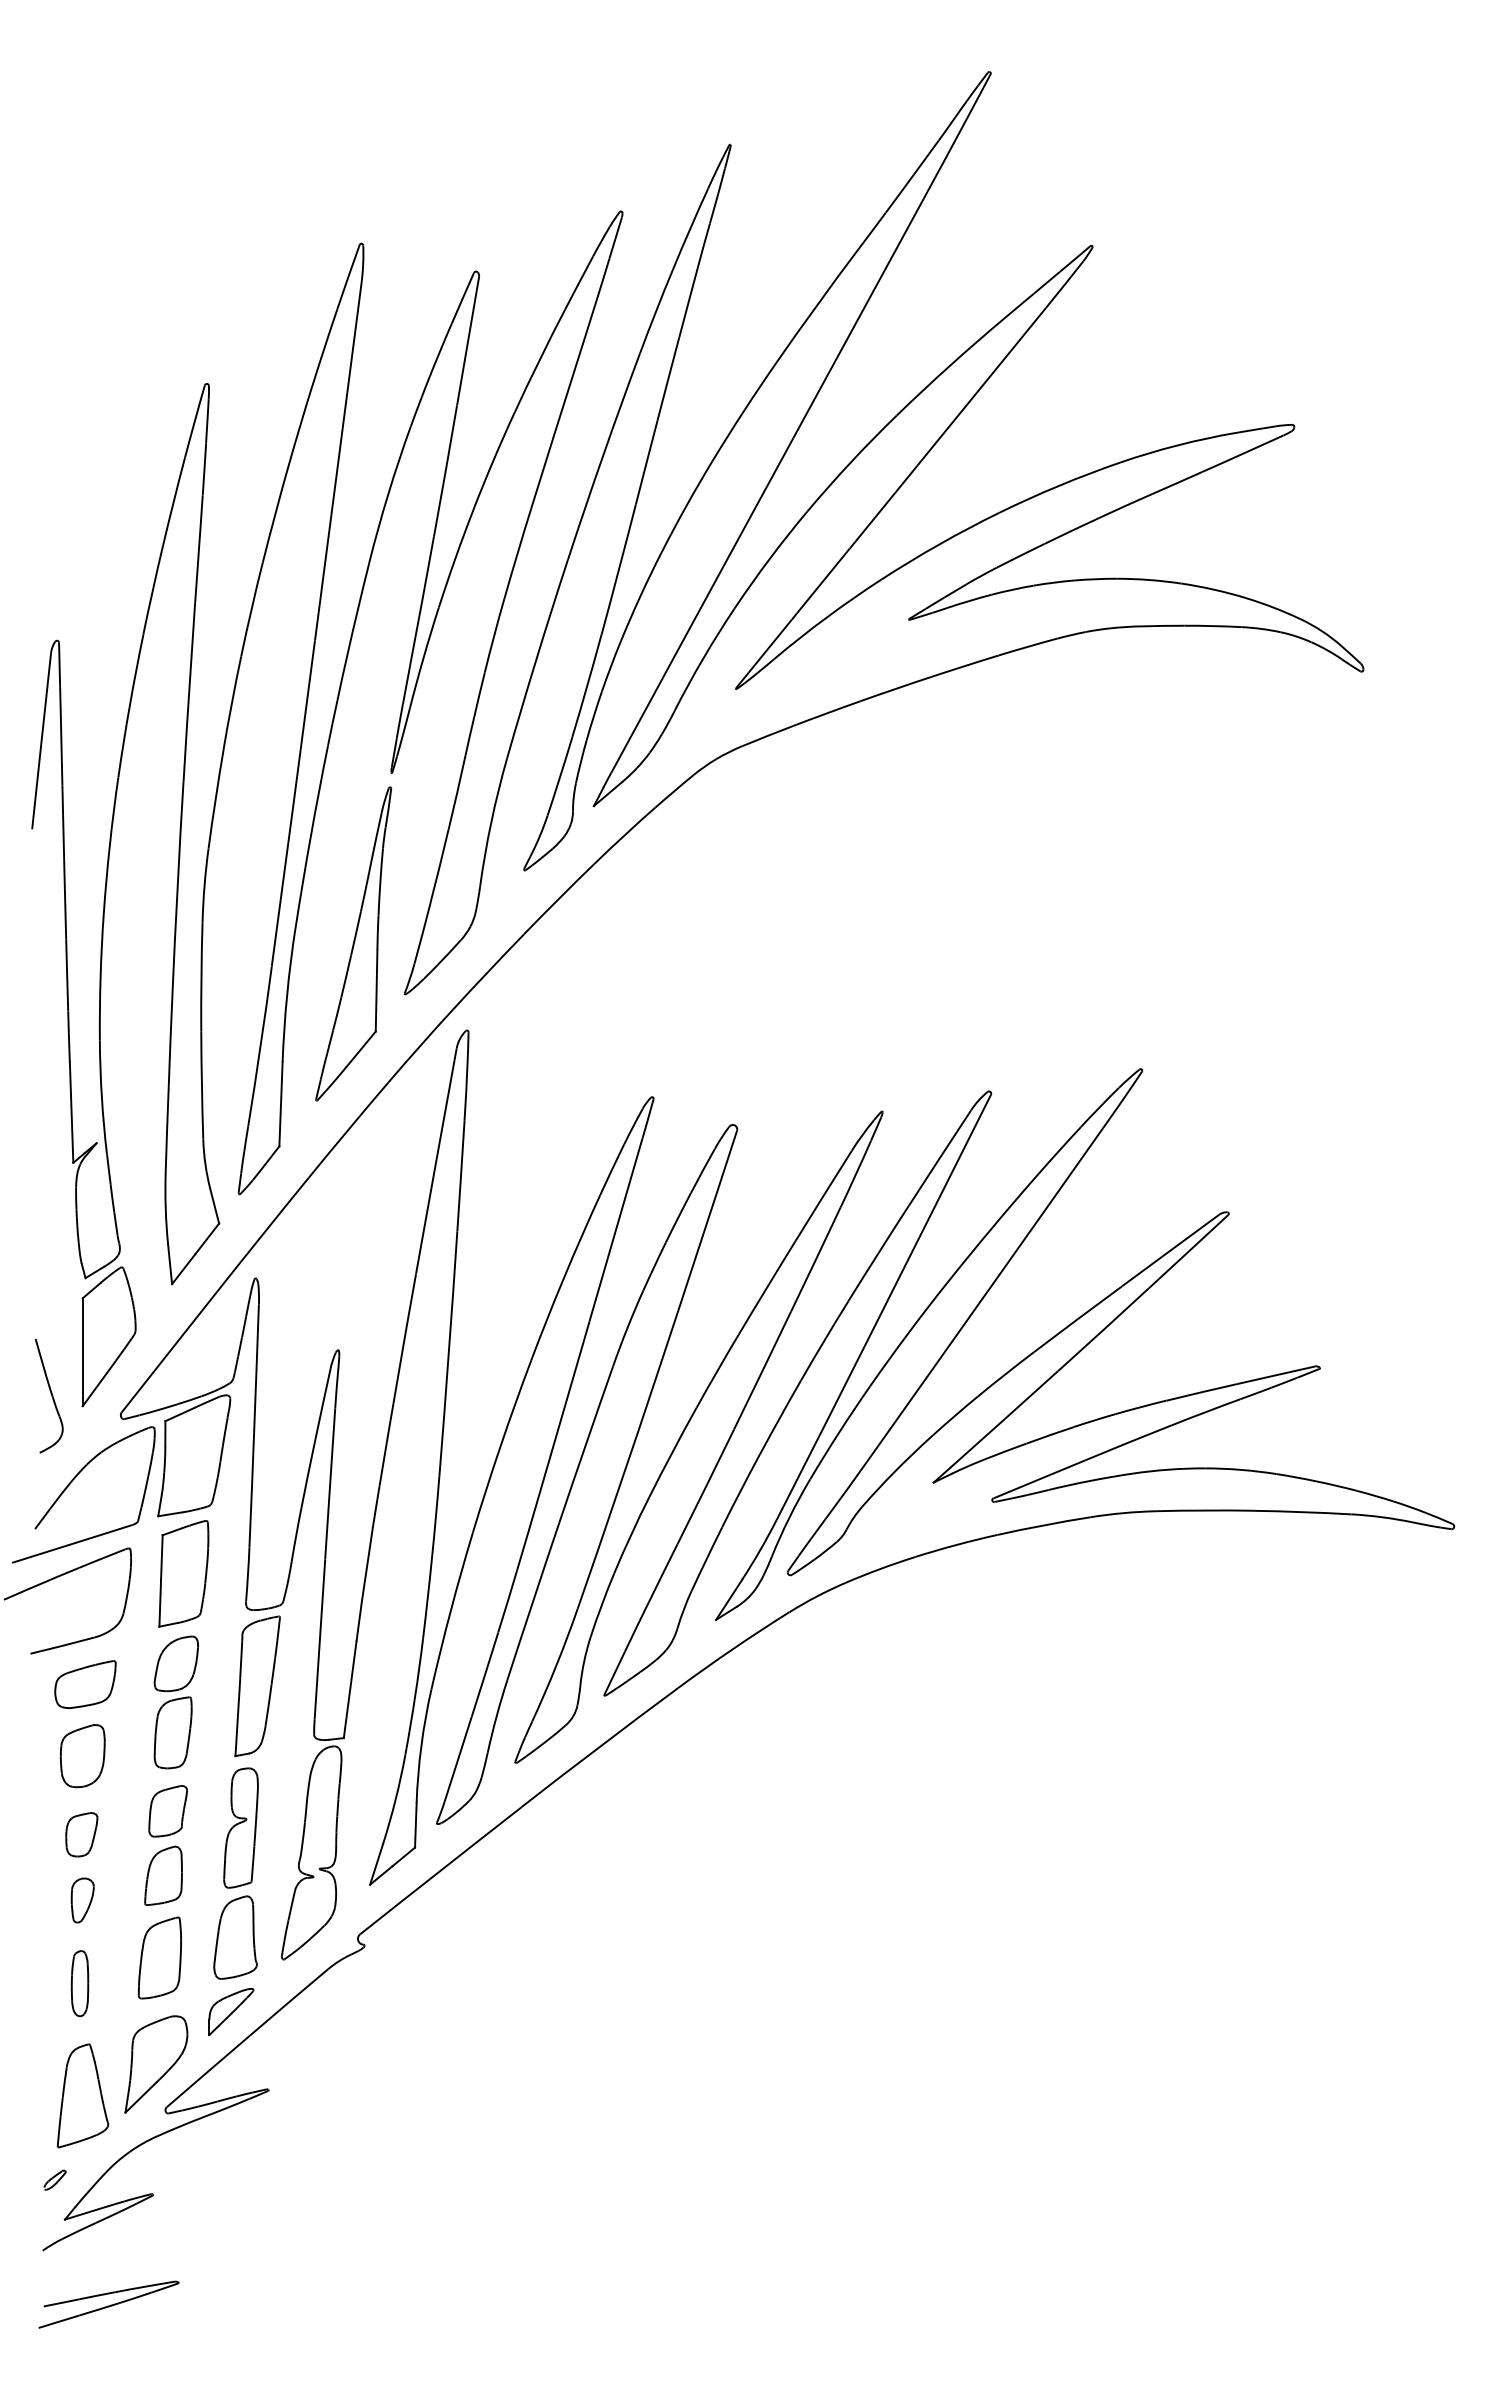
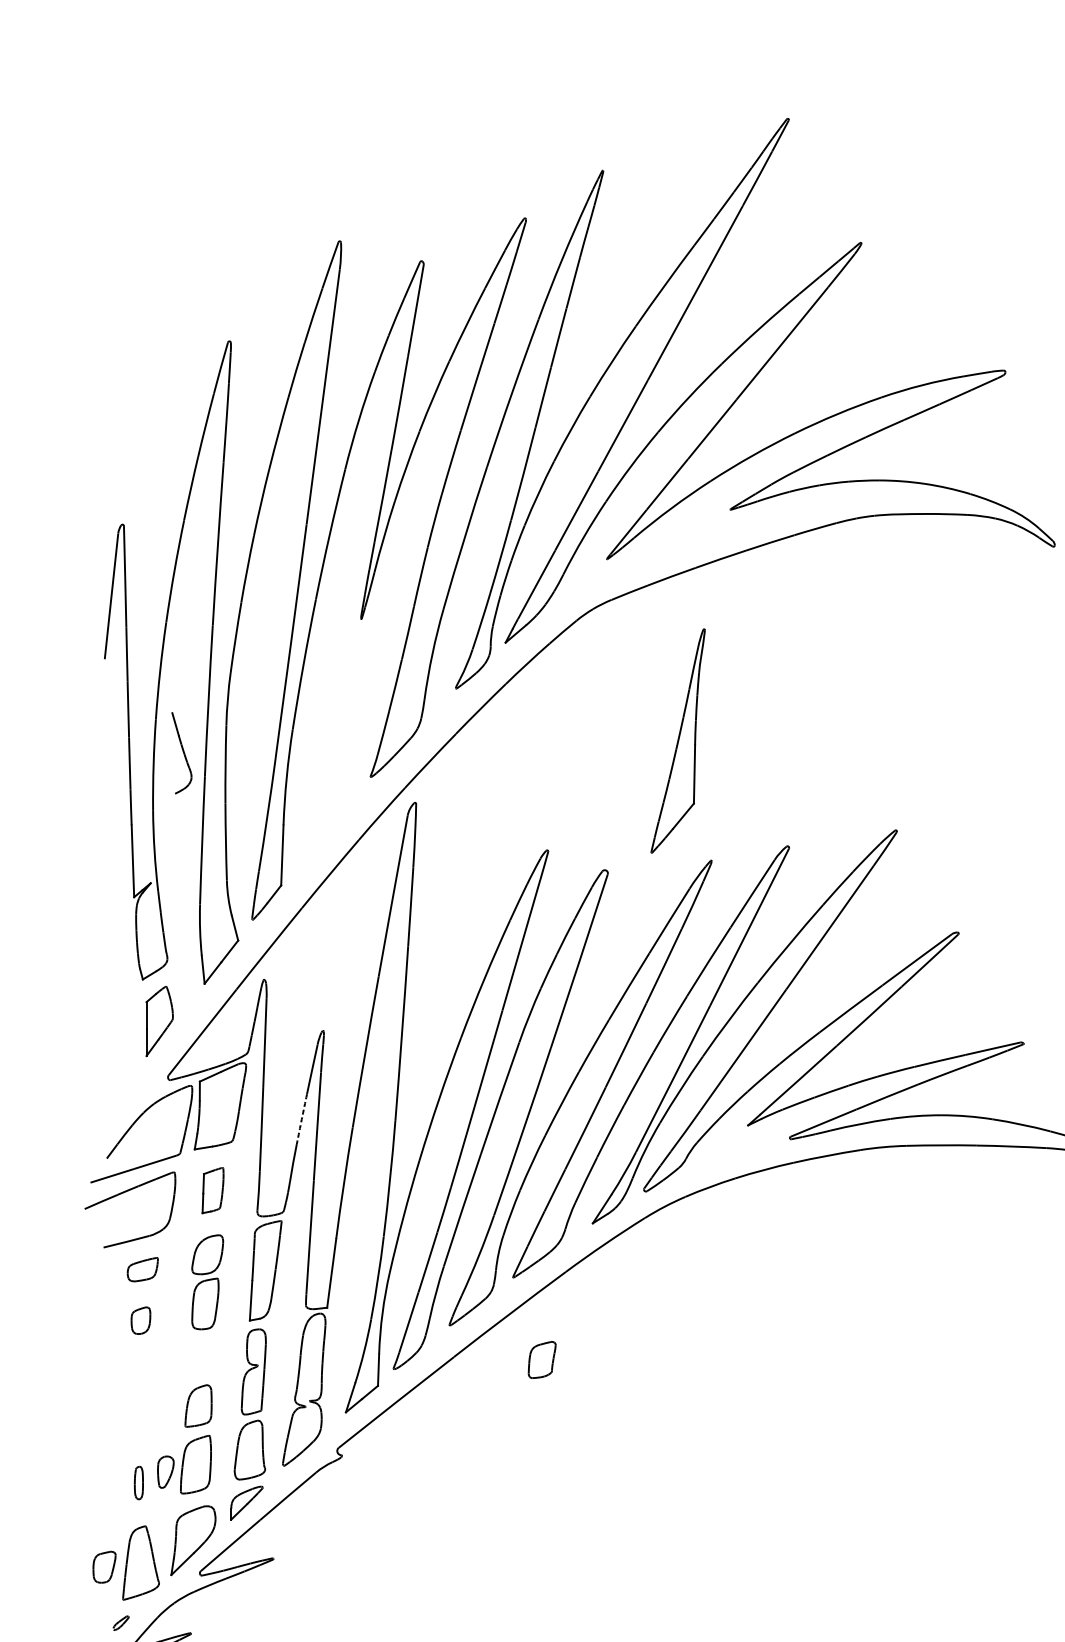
part: (353, 943) -> (678, 740), moved
part: (108, 1336) -> (159, 1021), size x0.7
part: (48, 1395) -> (181, 752), moved
arc: (308, 1473) -> (301, 1118), solid -> dashed
part: (183, 1573) -> (212, 1190), size x0.6
part: (85, 1684) -> (142, 1269), size x0.7
part: (82, 1756) -> (140, 1320), size x0.6
part: (167, 1811) -> (541, 1360), moved
part: (81, 1834) -> (104, 1567), moved
part: (82, 1900) -> (165, 1472), moved
part: (79, 1983) -> (138, 1482), size x0.7

